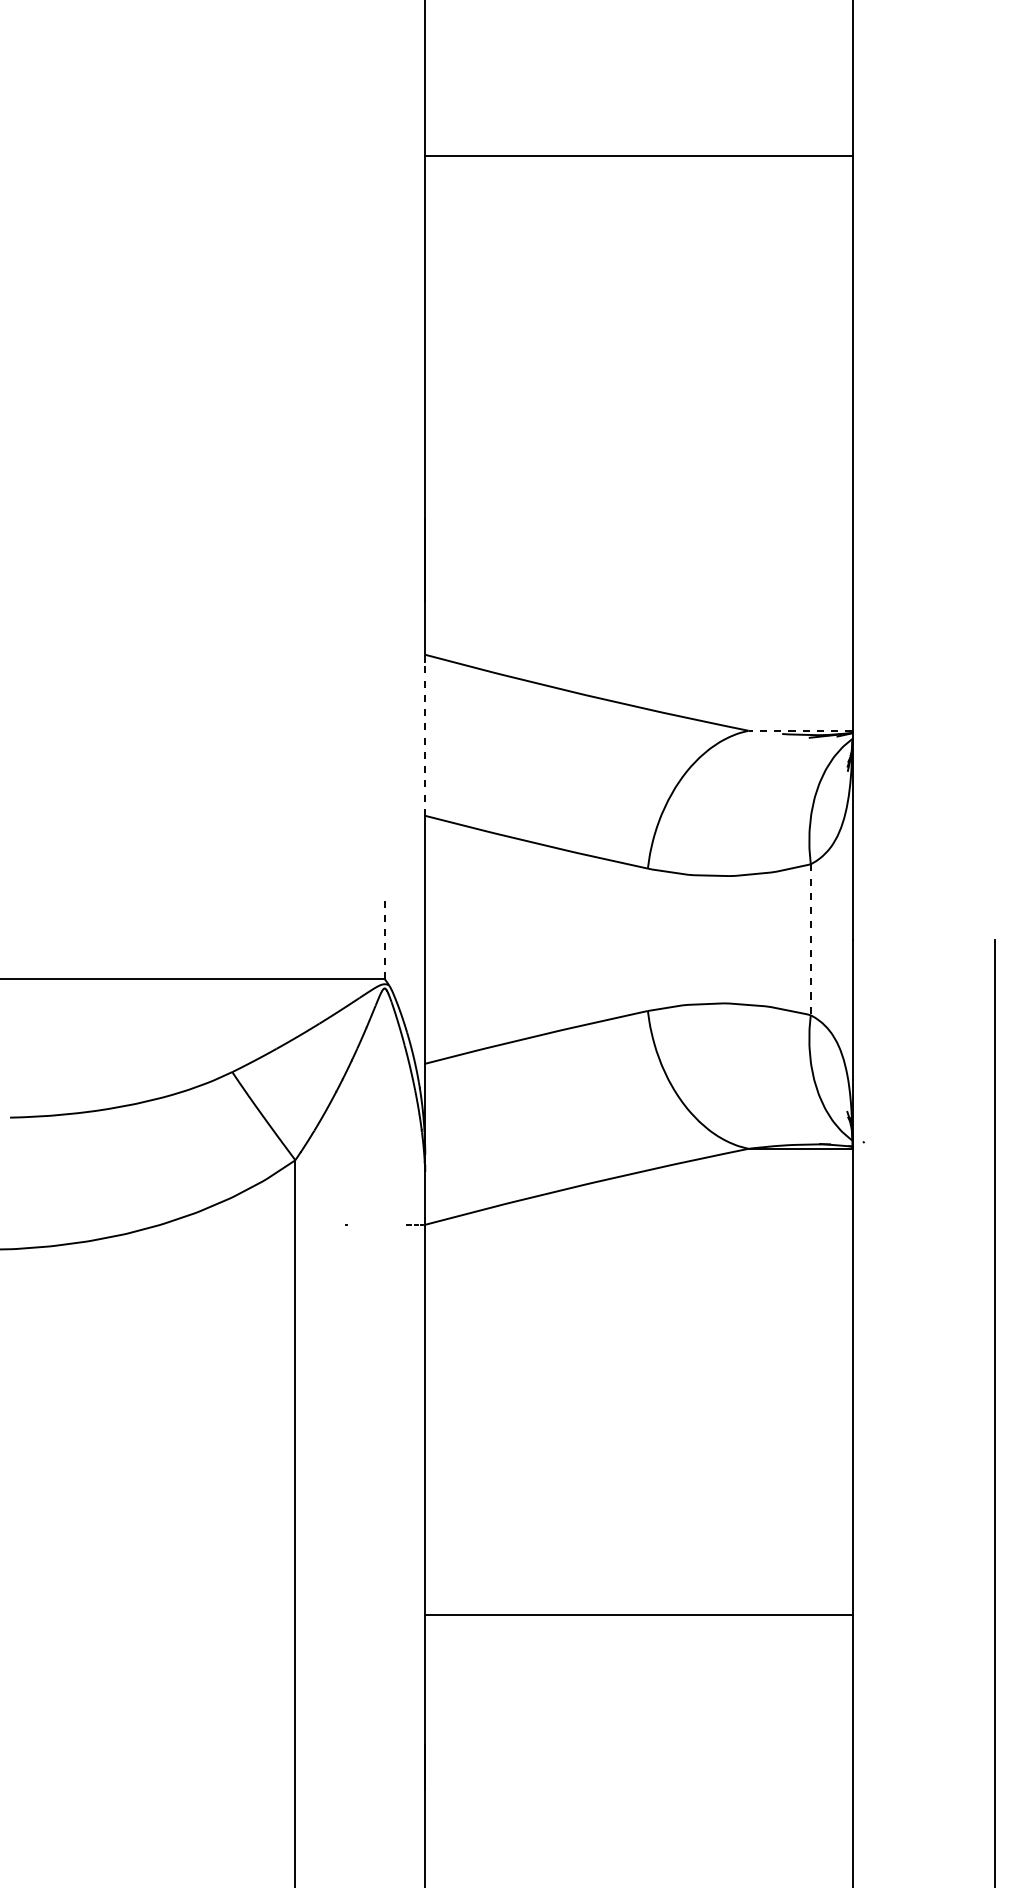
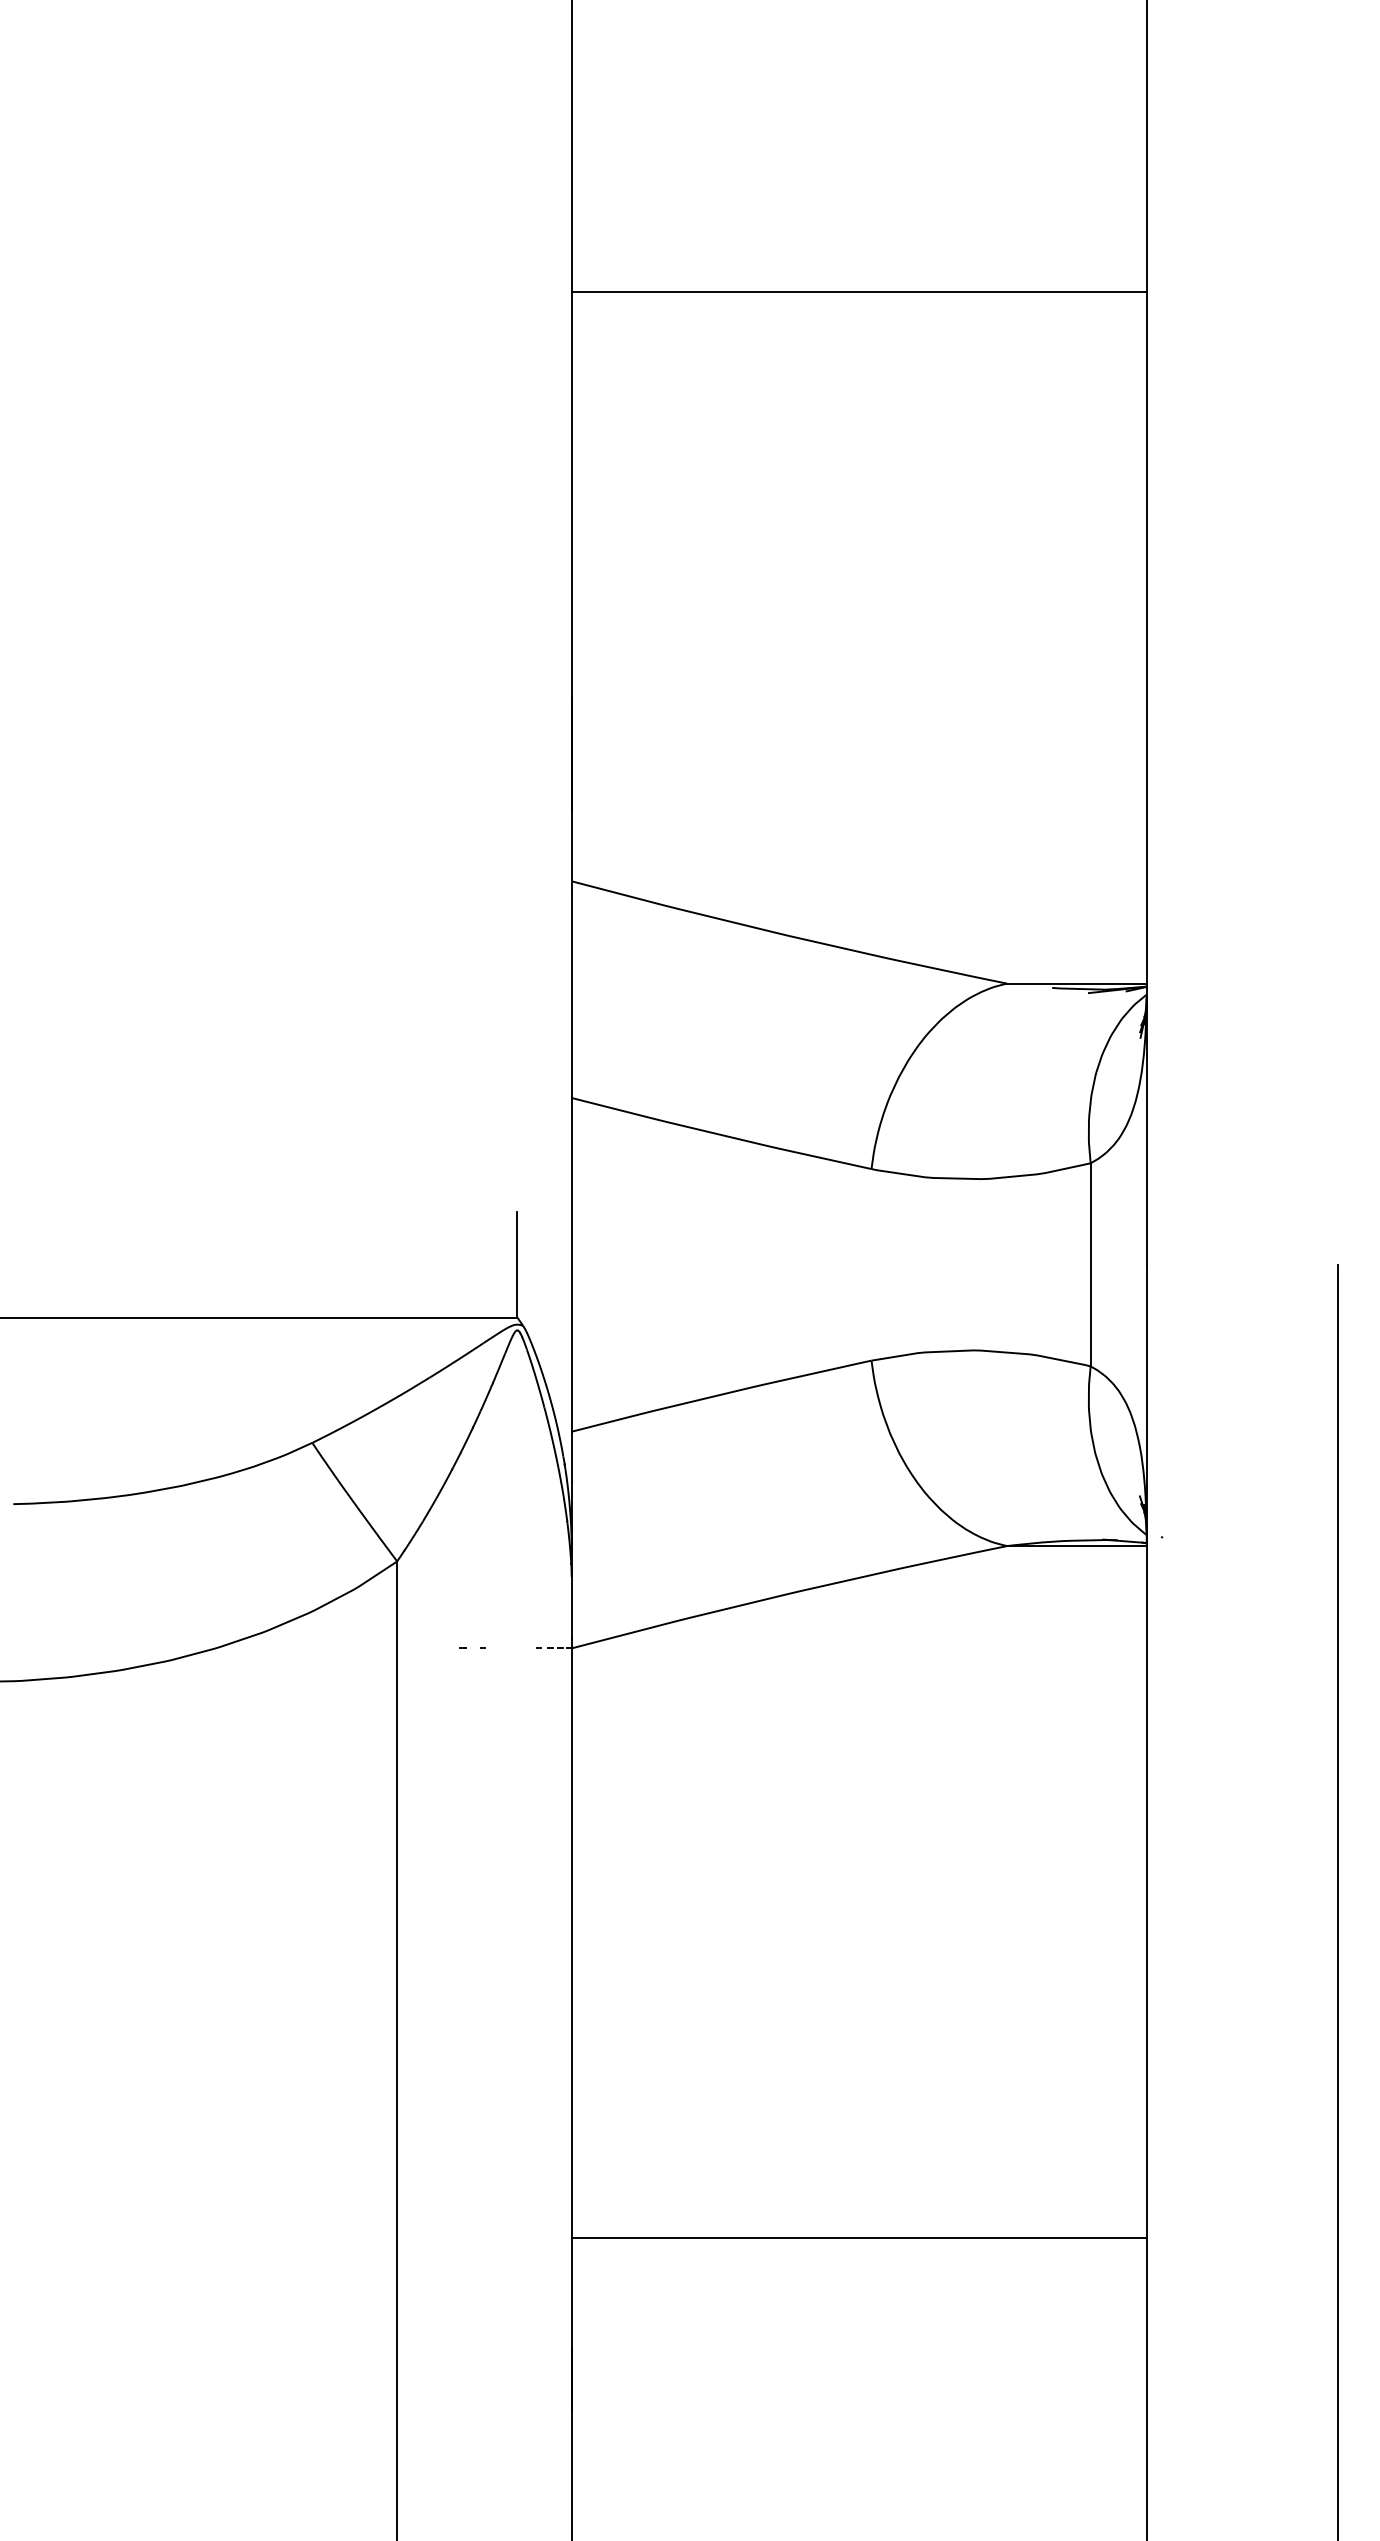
line: (638, 155) -> (859, 291), moved
line: (800, 730) -> (1076, 983), dashed -> solid
line: (425, 738) -> (572, 994), dashed -> solid
line: (384, 939) -> (517, 1264), dashed -> solid
line: (810, 939) -> (1090, 1264), dashed -> solid
line: (638, 1614) -> (859, 2237), moved

